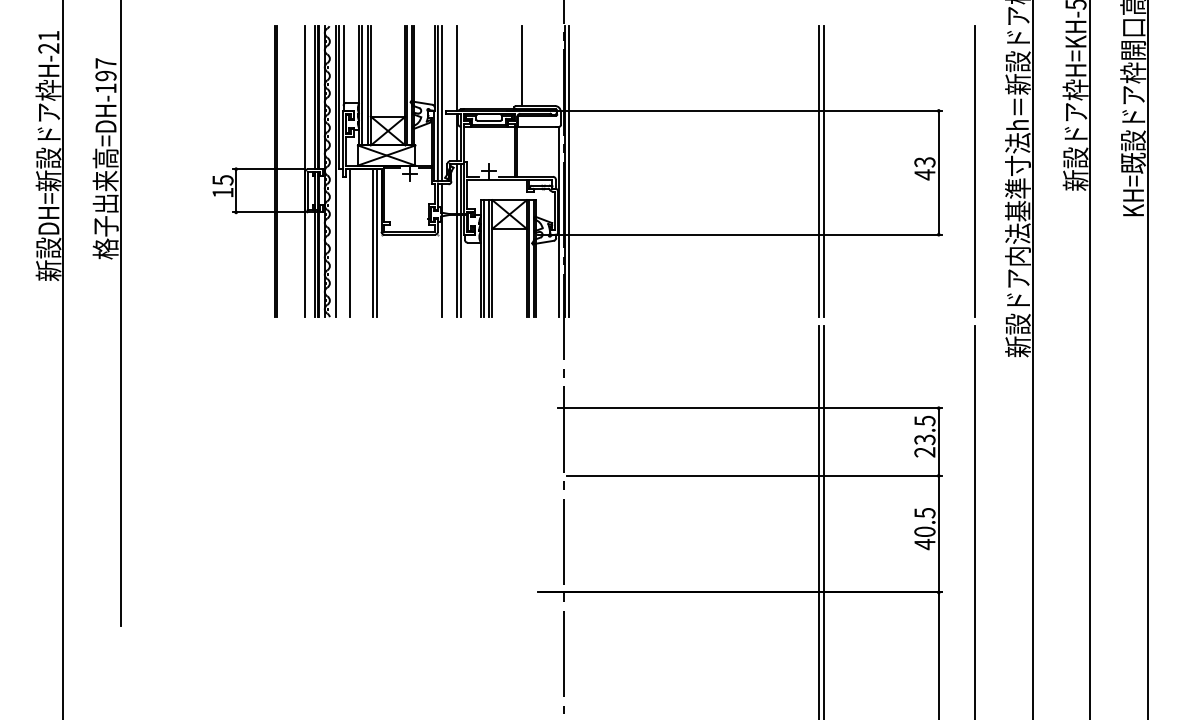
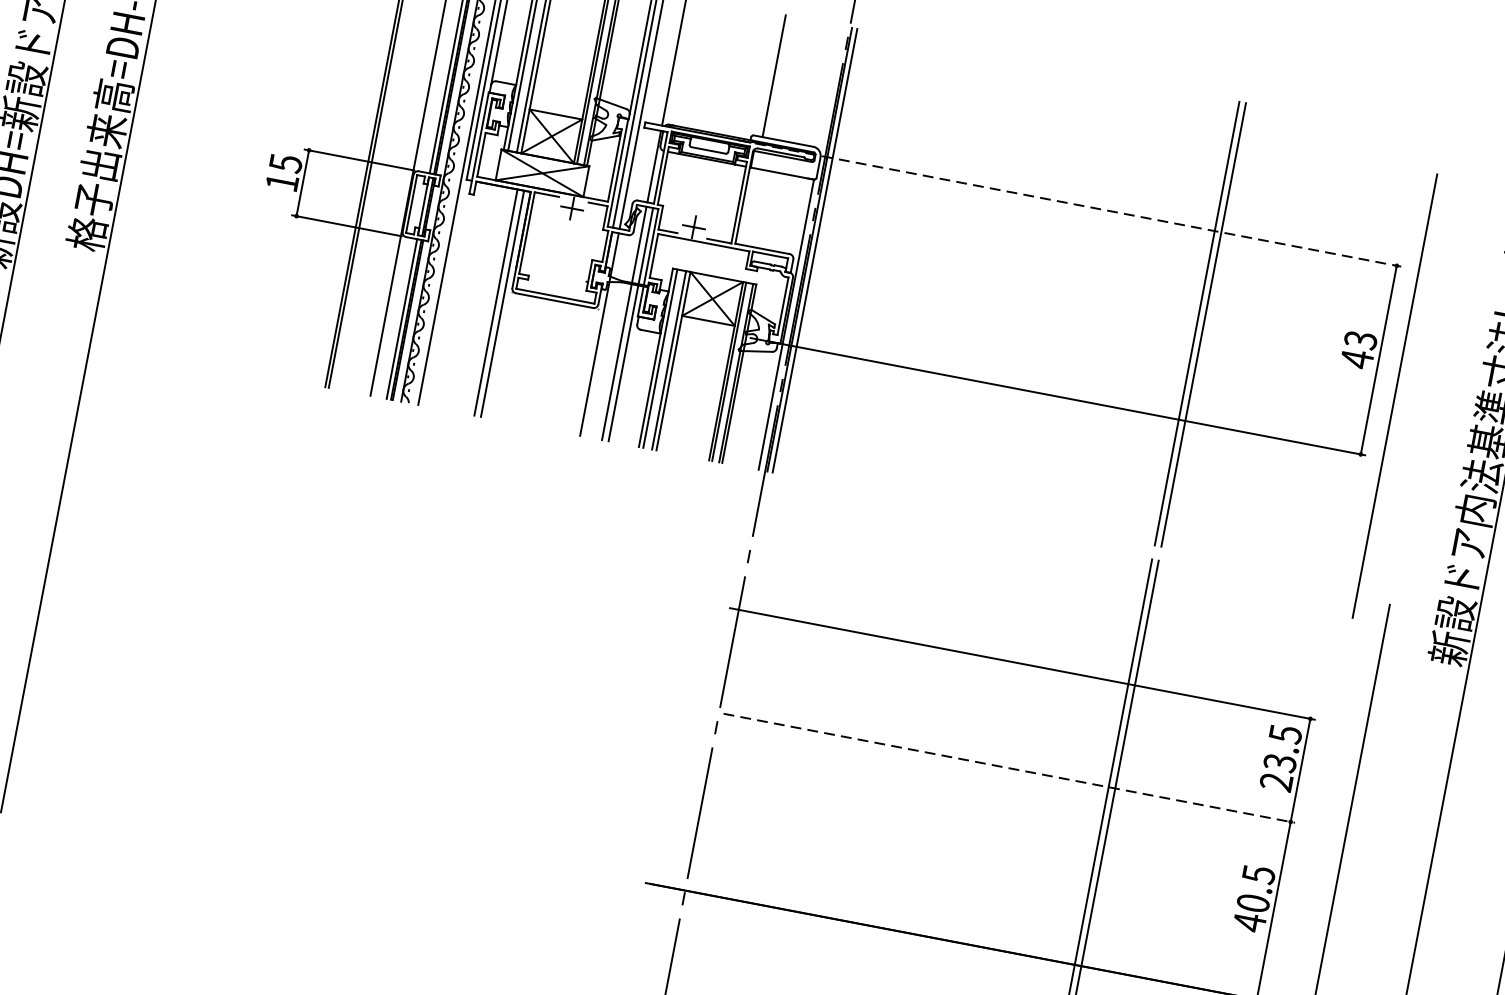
line: (724, 110) -> (1070, 202), solid -> dashed
line: (974, 171) -> (1393, 395), moved
line: (350, 242) -> (462, 295), removed
line: (754, 475) -> (1009, 767), solid -> dashed

